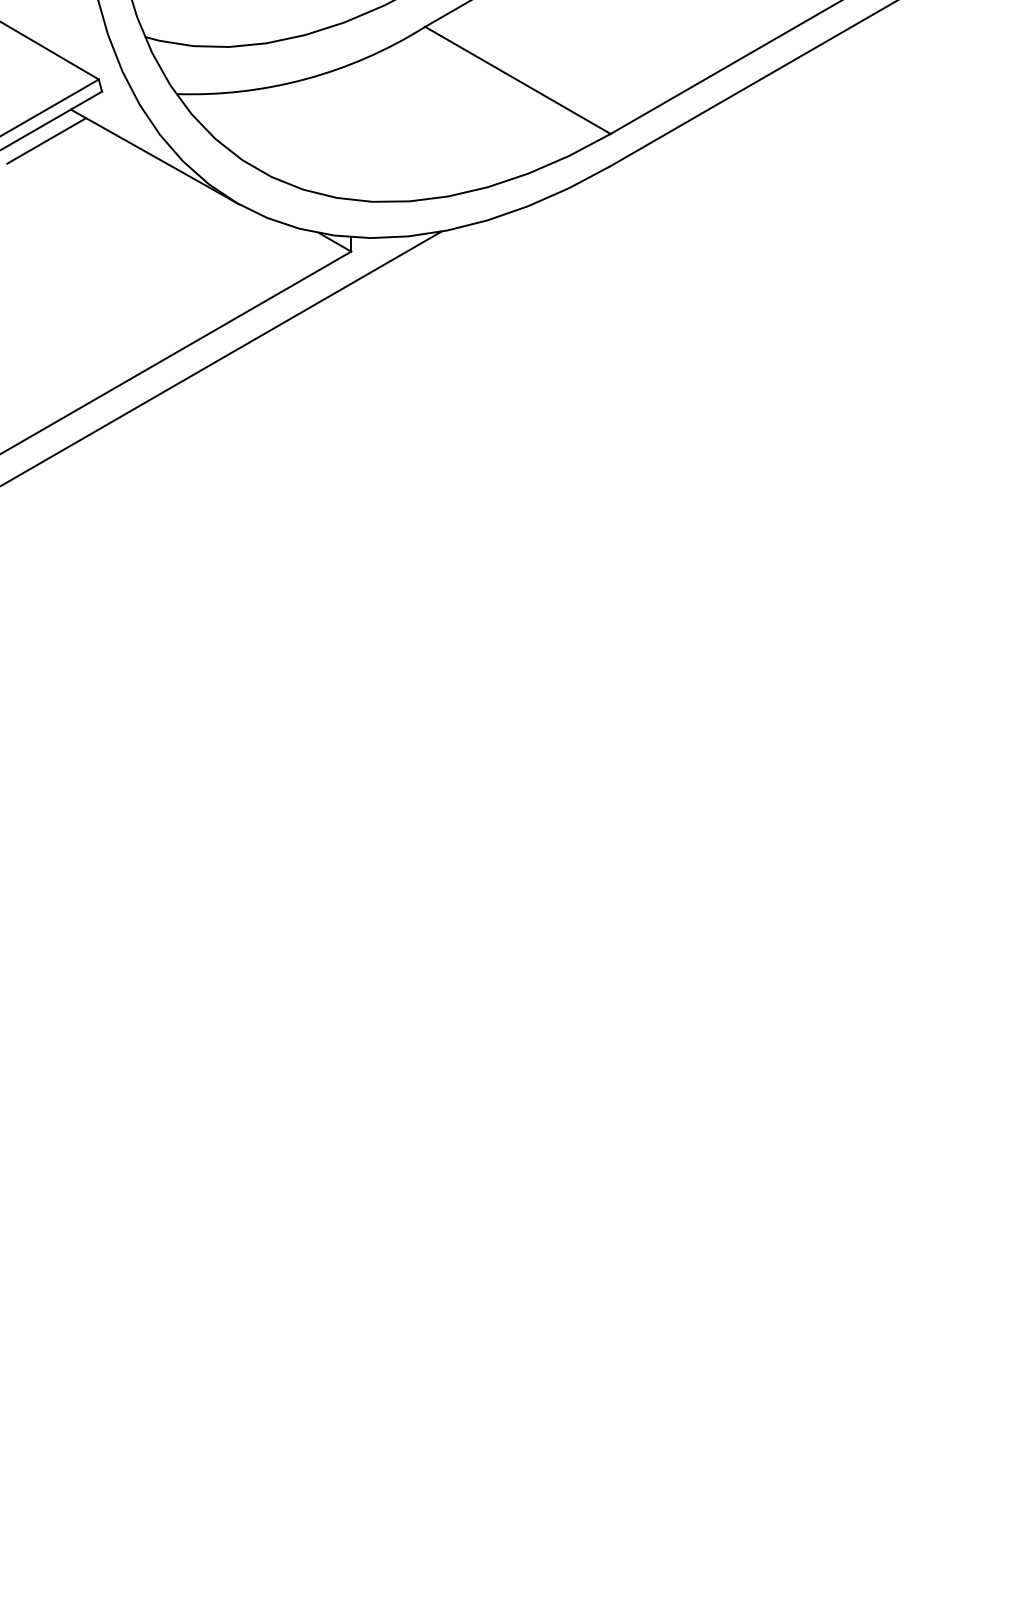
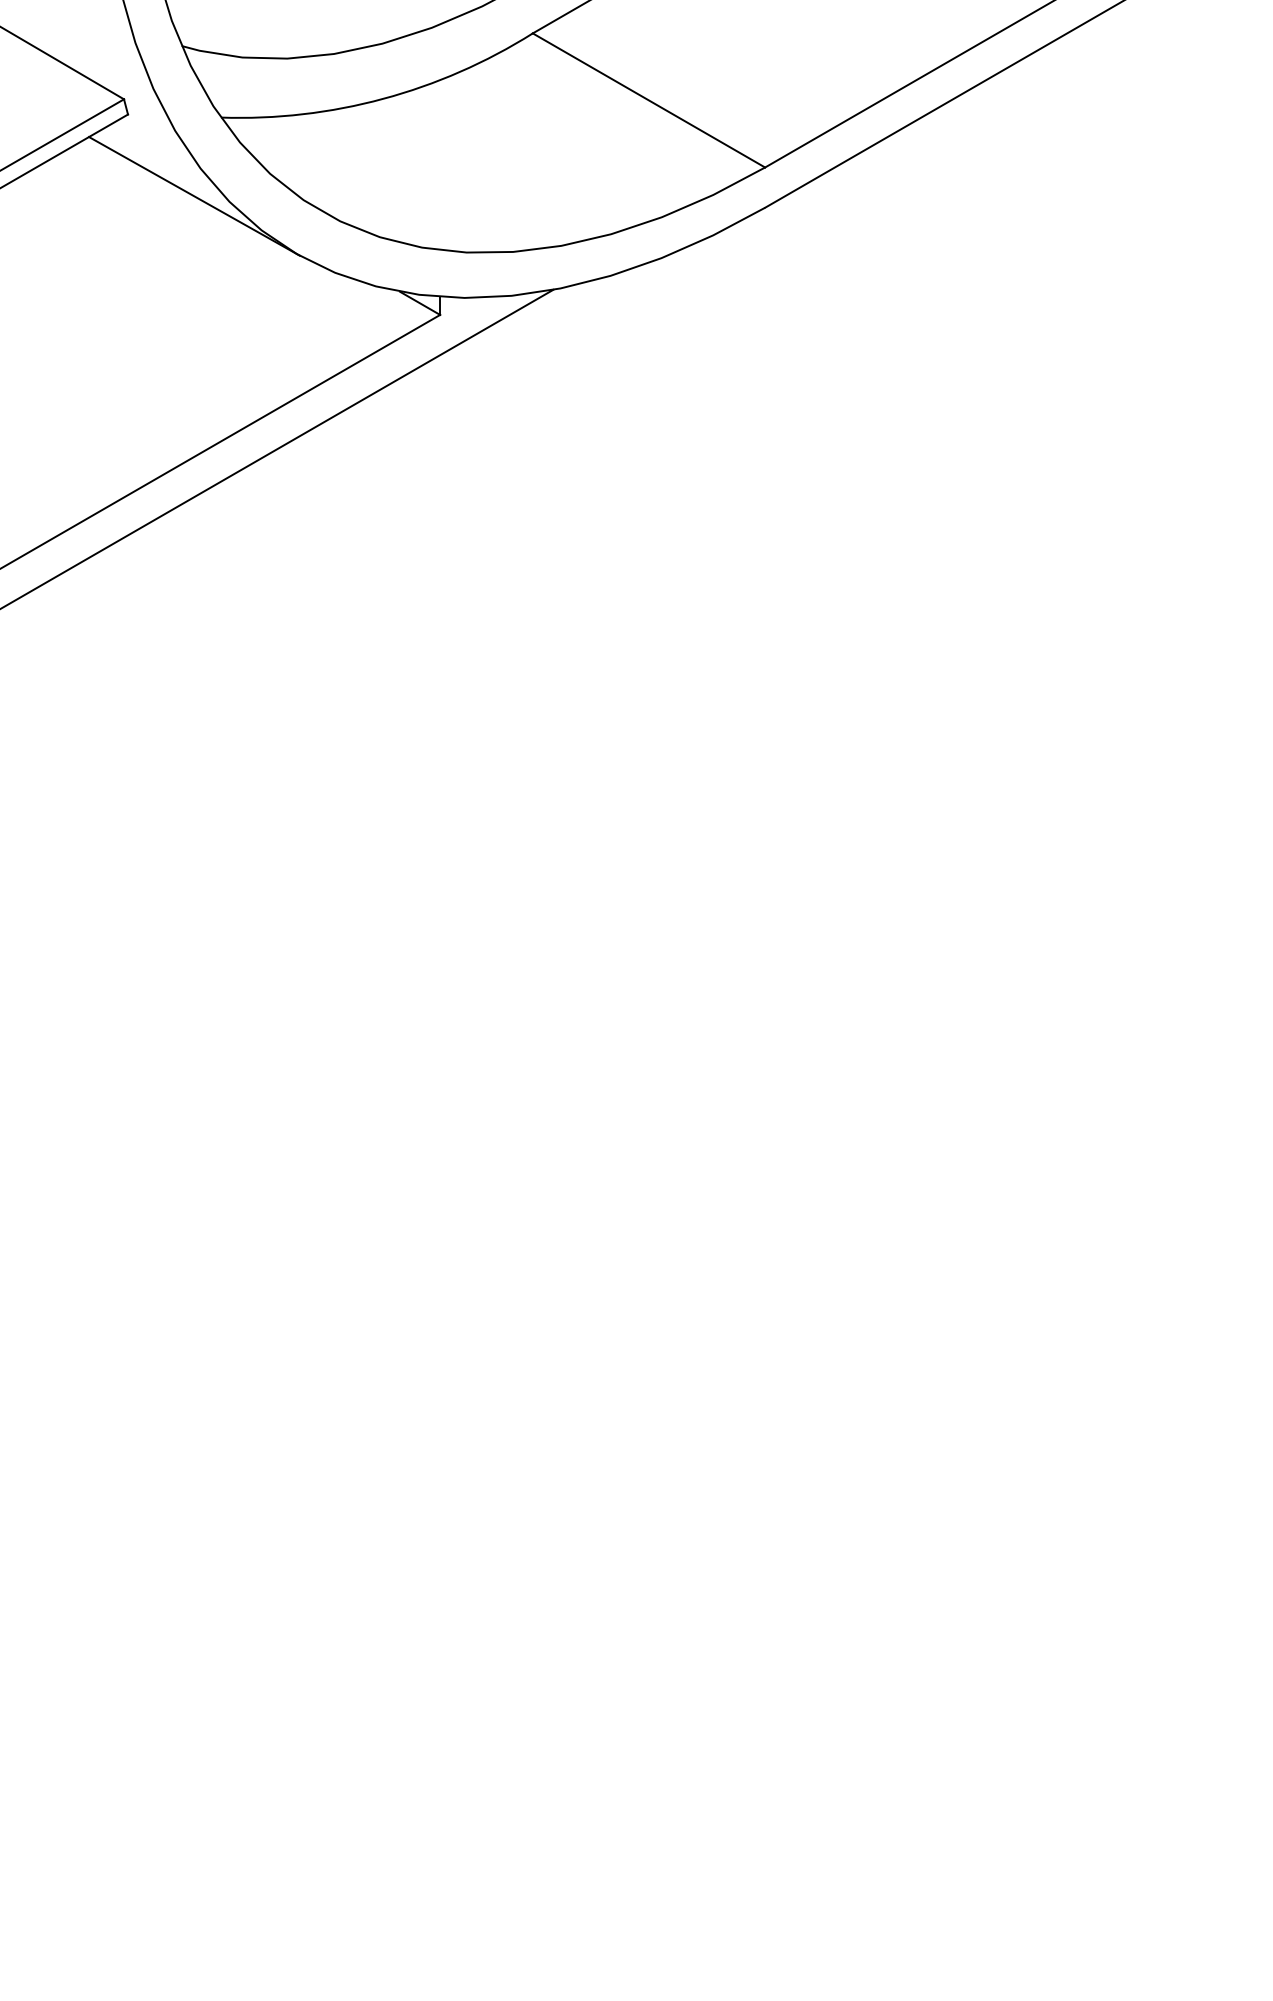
line: (46, 140) -> (58, 175), removed

